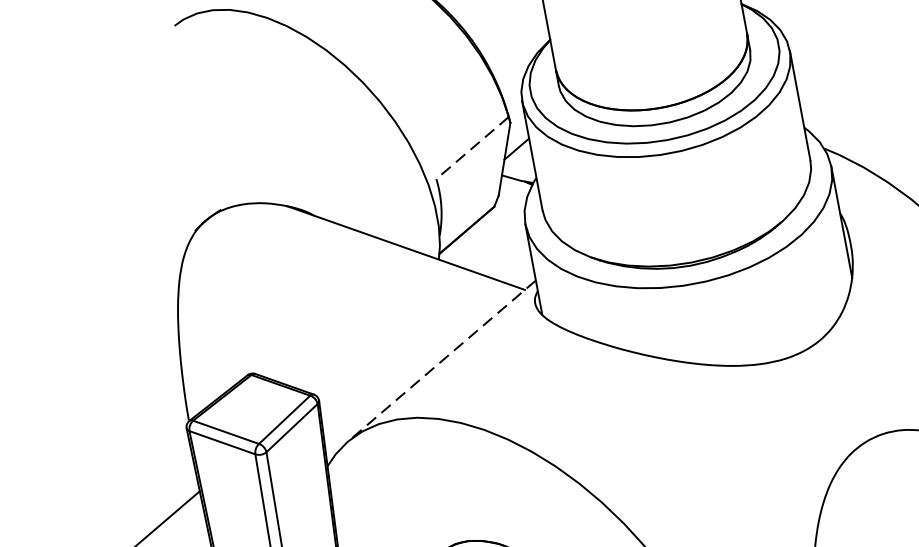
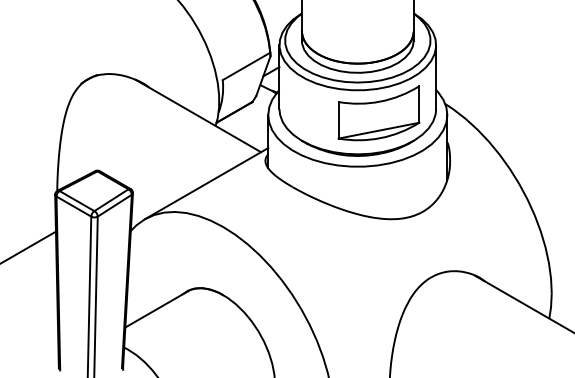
line: (472, 148) -> (246, 66), dashed -> solid
part: (713, 186) -> (378, 113), added
line: (441, 360) -> (206, 183), dashed -> solid

